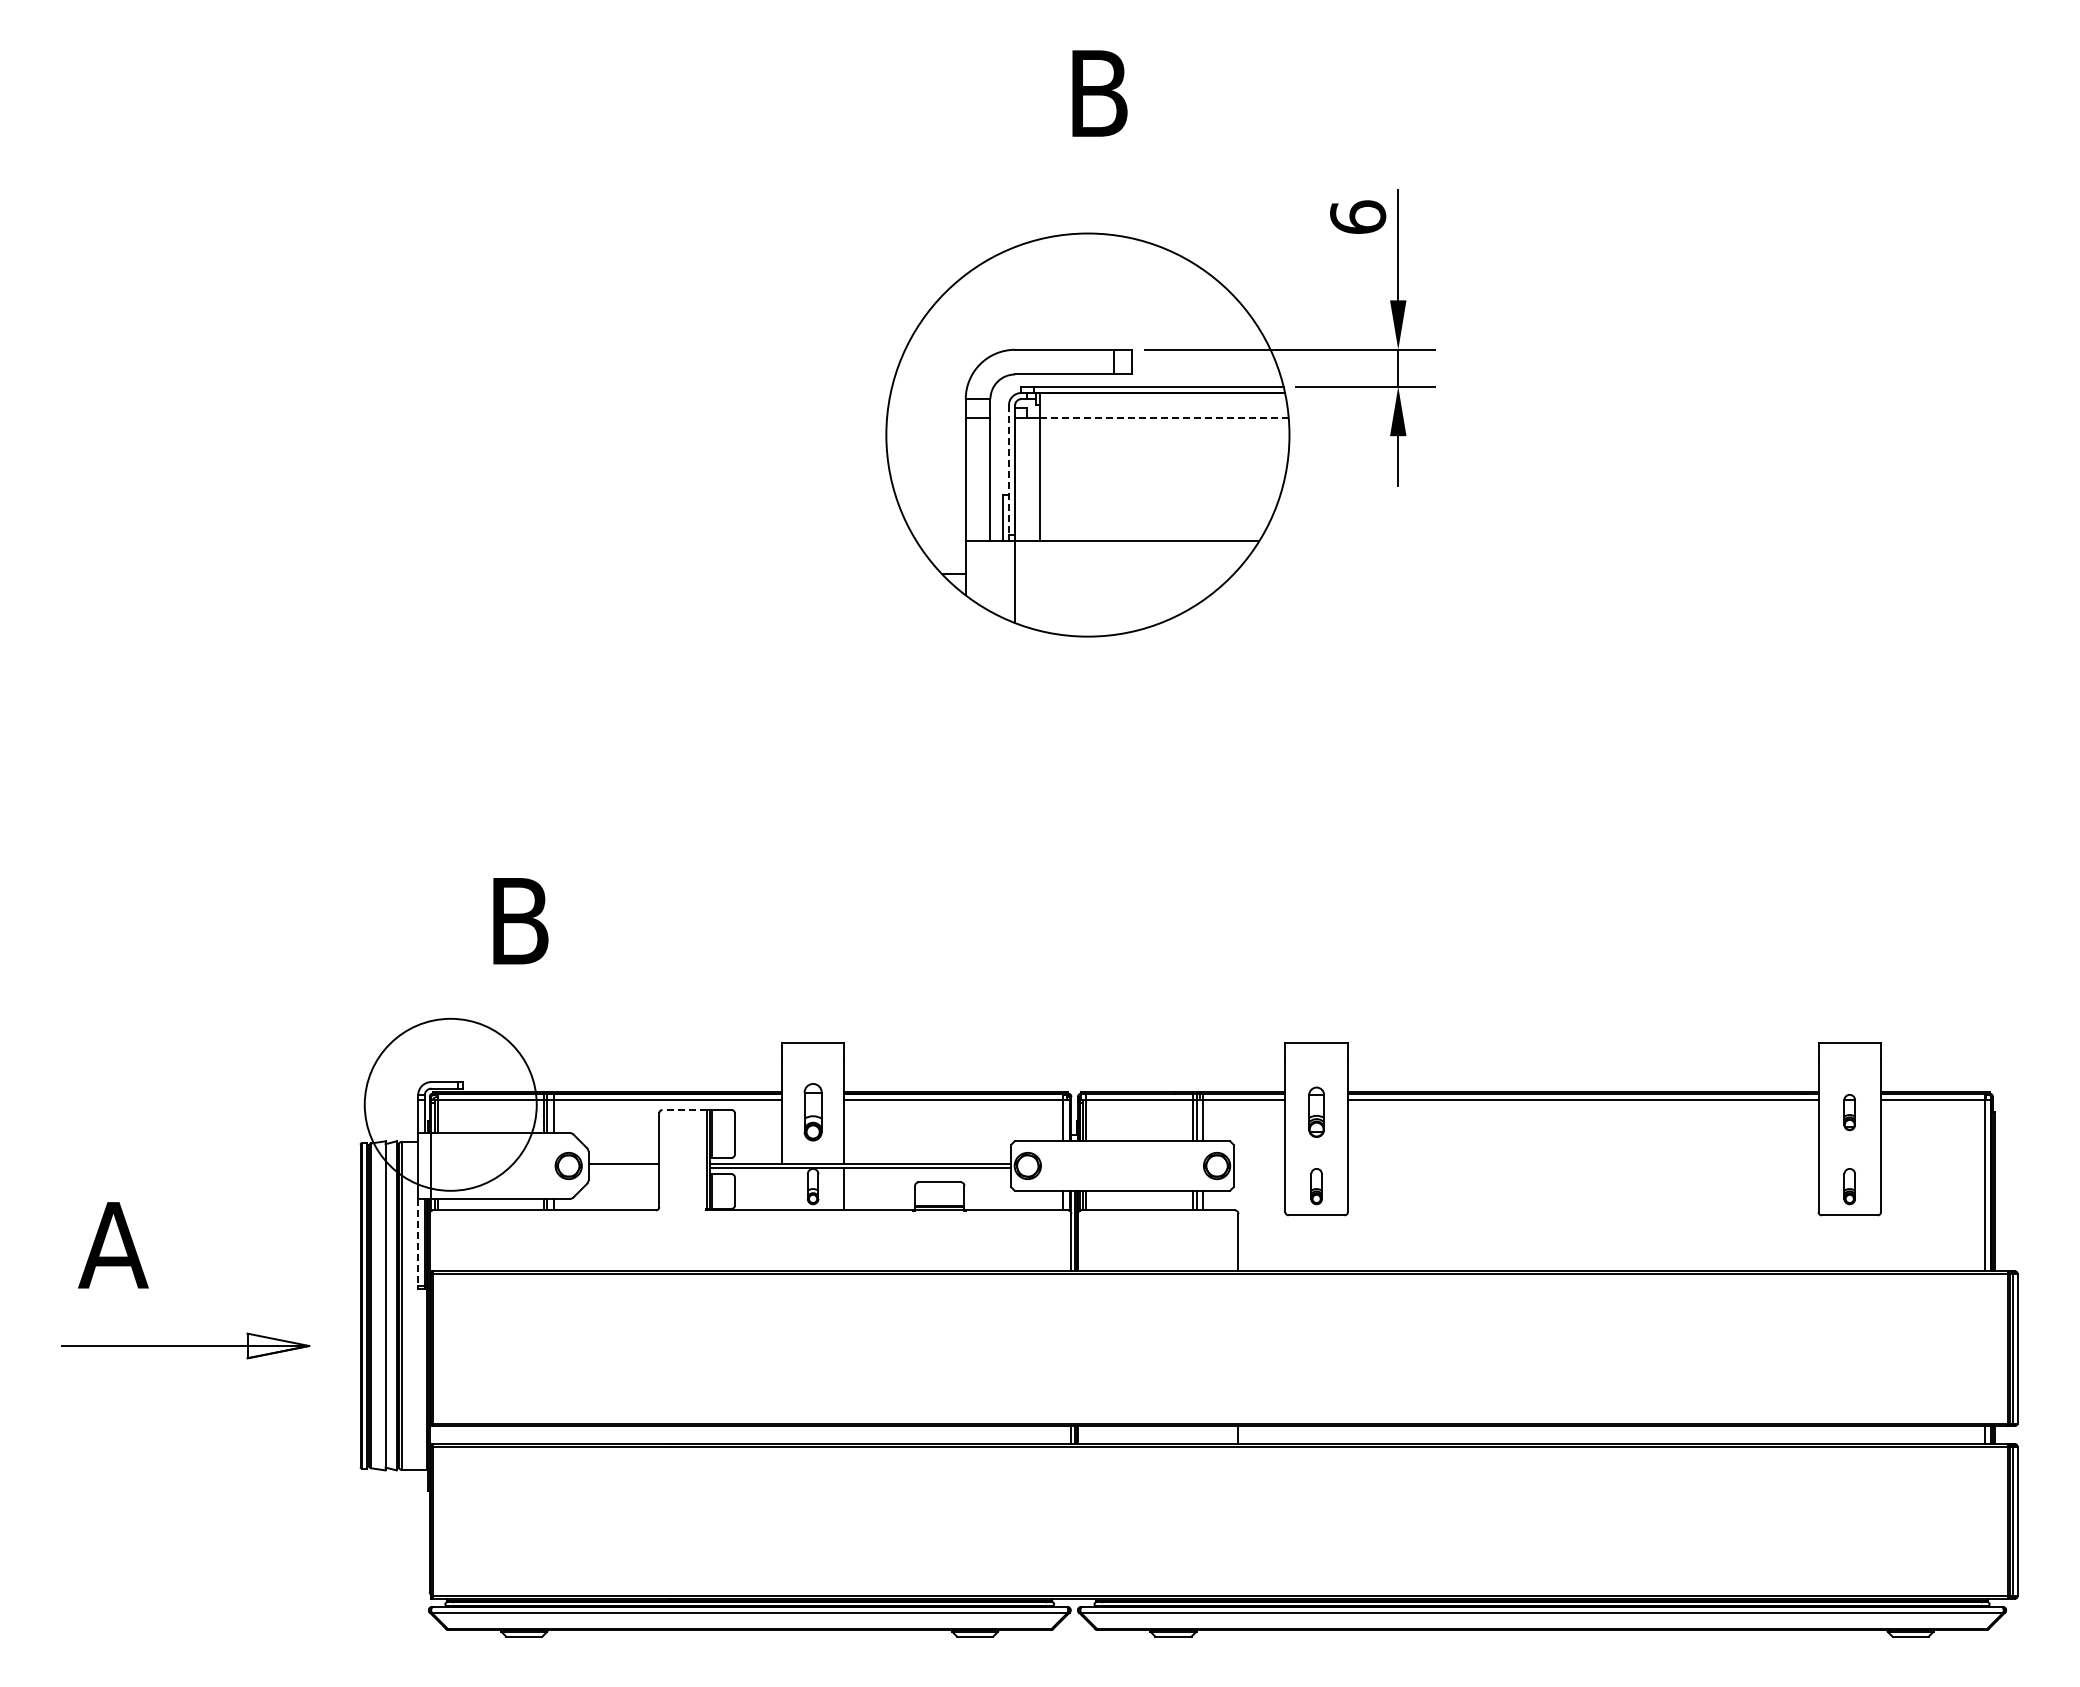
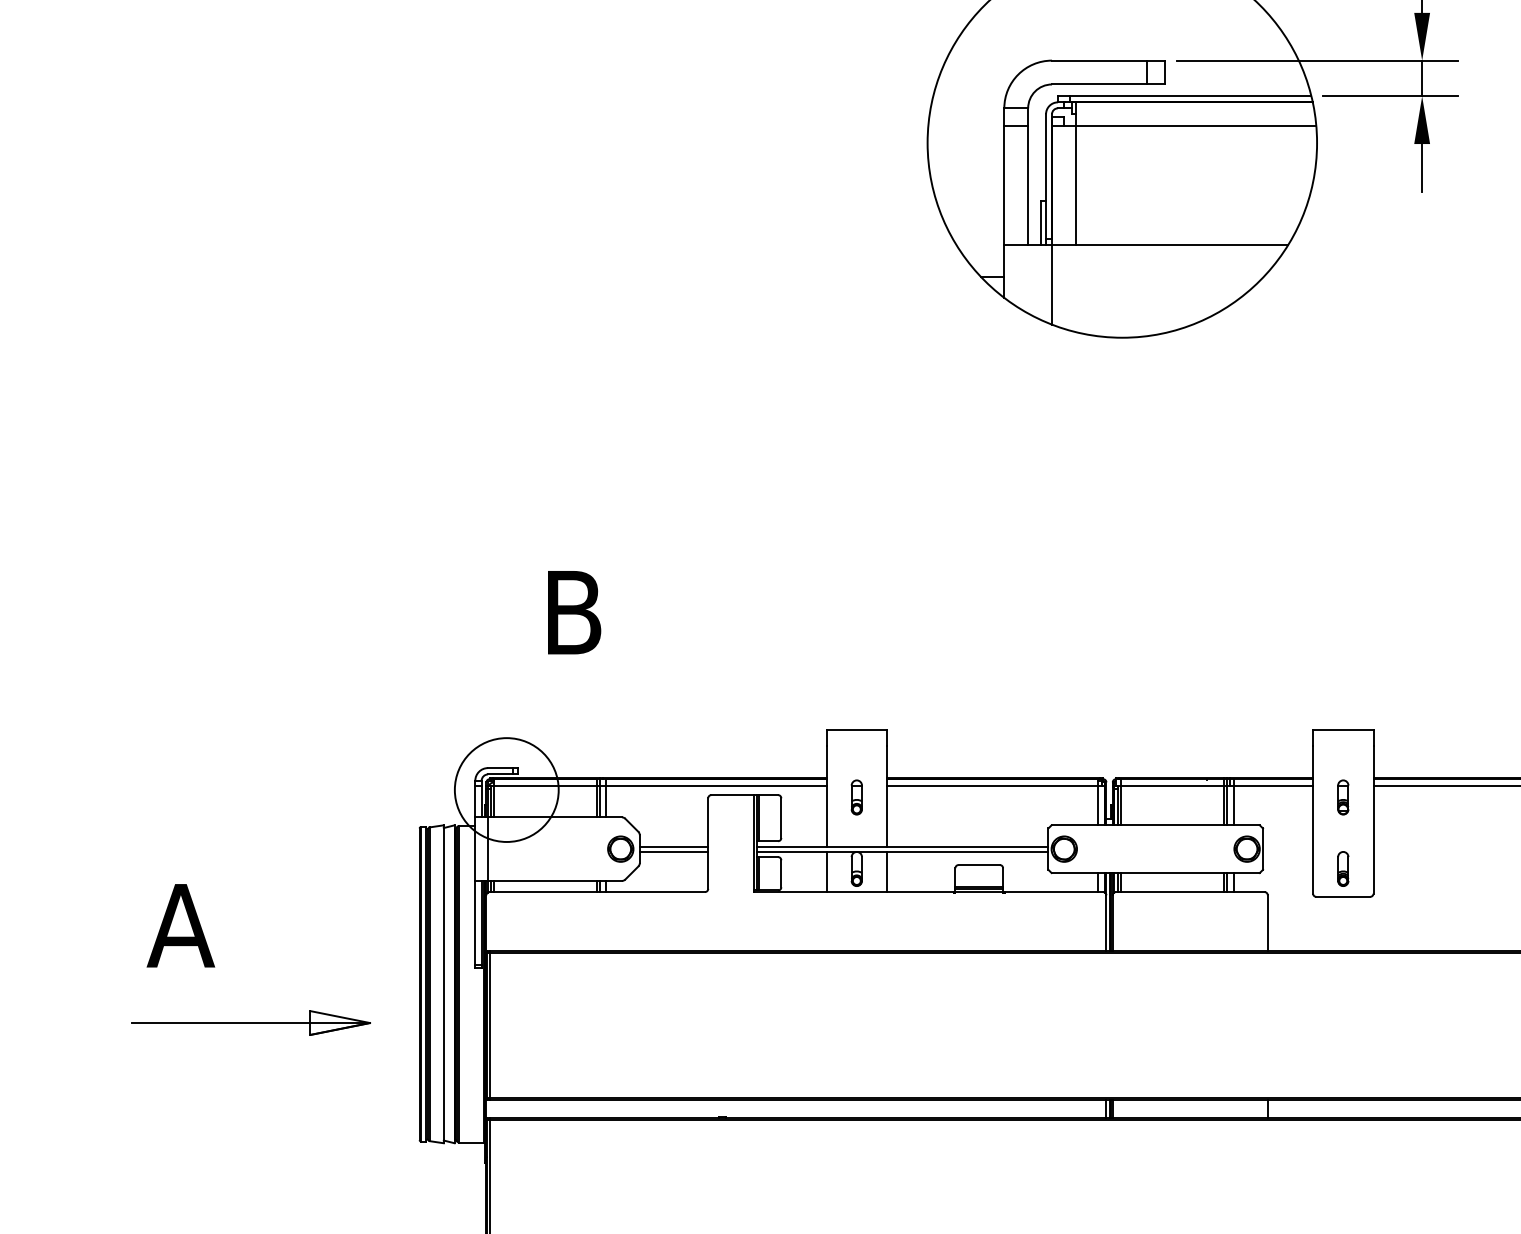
line: (1164, 417) -> (1196, 126), dashed -> solid
line: (1008, 470) -> (1045, 177), dashed -> solid
circle: (450, 1104) -> (506, 789), size x0.62
line: (684, 1110) -> (732, 795), dashed -> solid
part: (812, 1112) -> (856, 797), size x0.62
part: (1316, 1112) -> (1343, 797), size x0.71
line: (623, 1168) -> (673, 851), added
line: (781, 1189) -> (826, 871), added
line: (418, 1242) -> (475, 923), dashed -> solid

